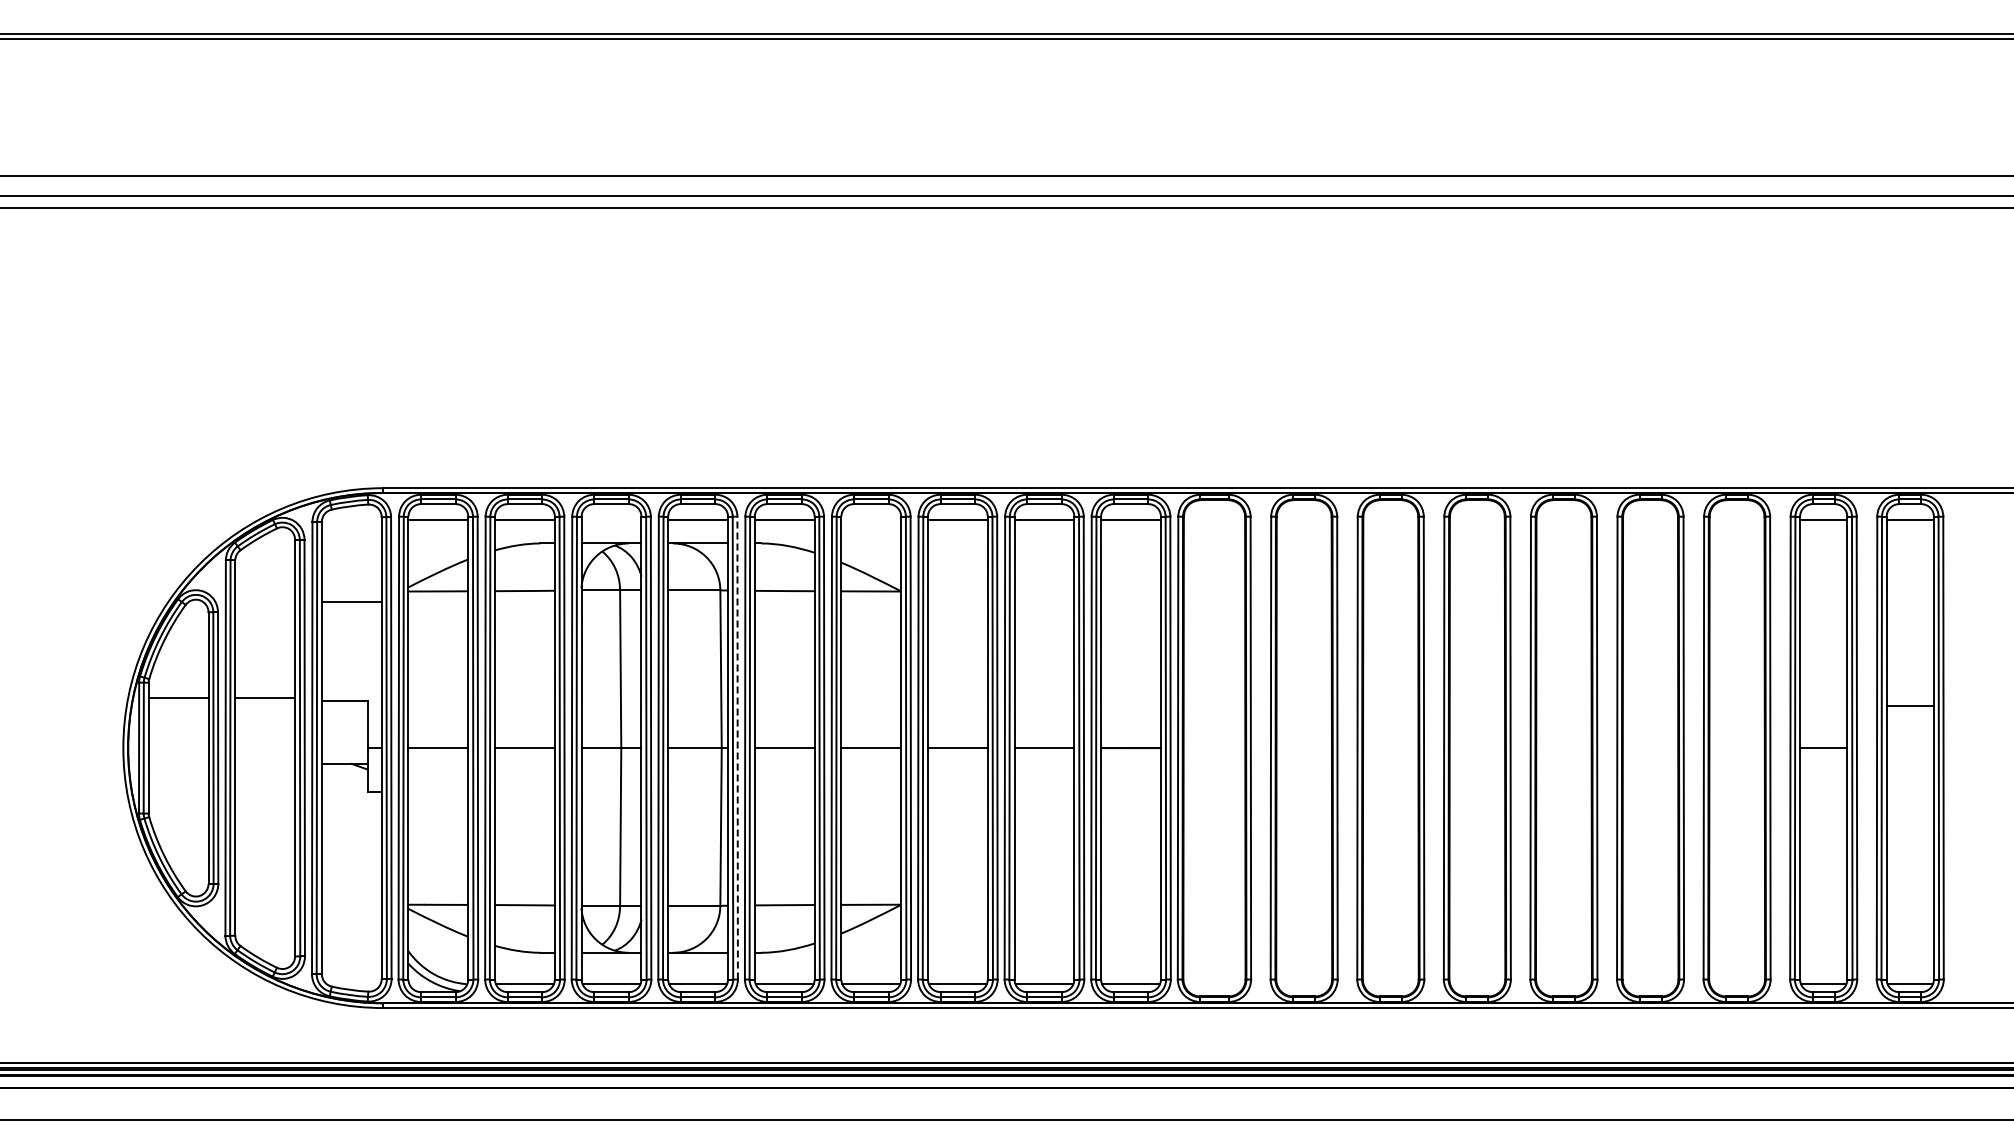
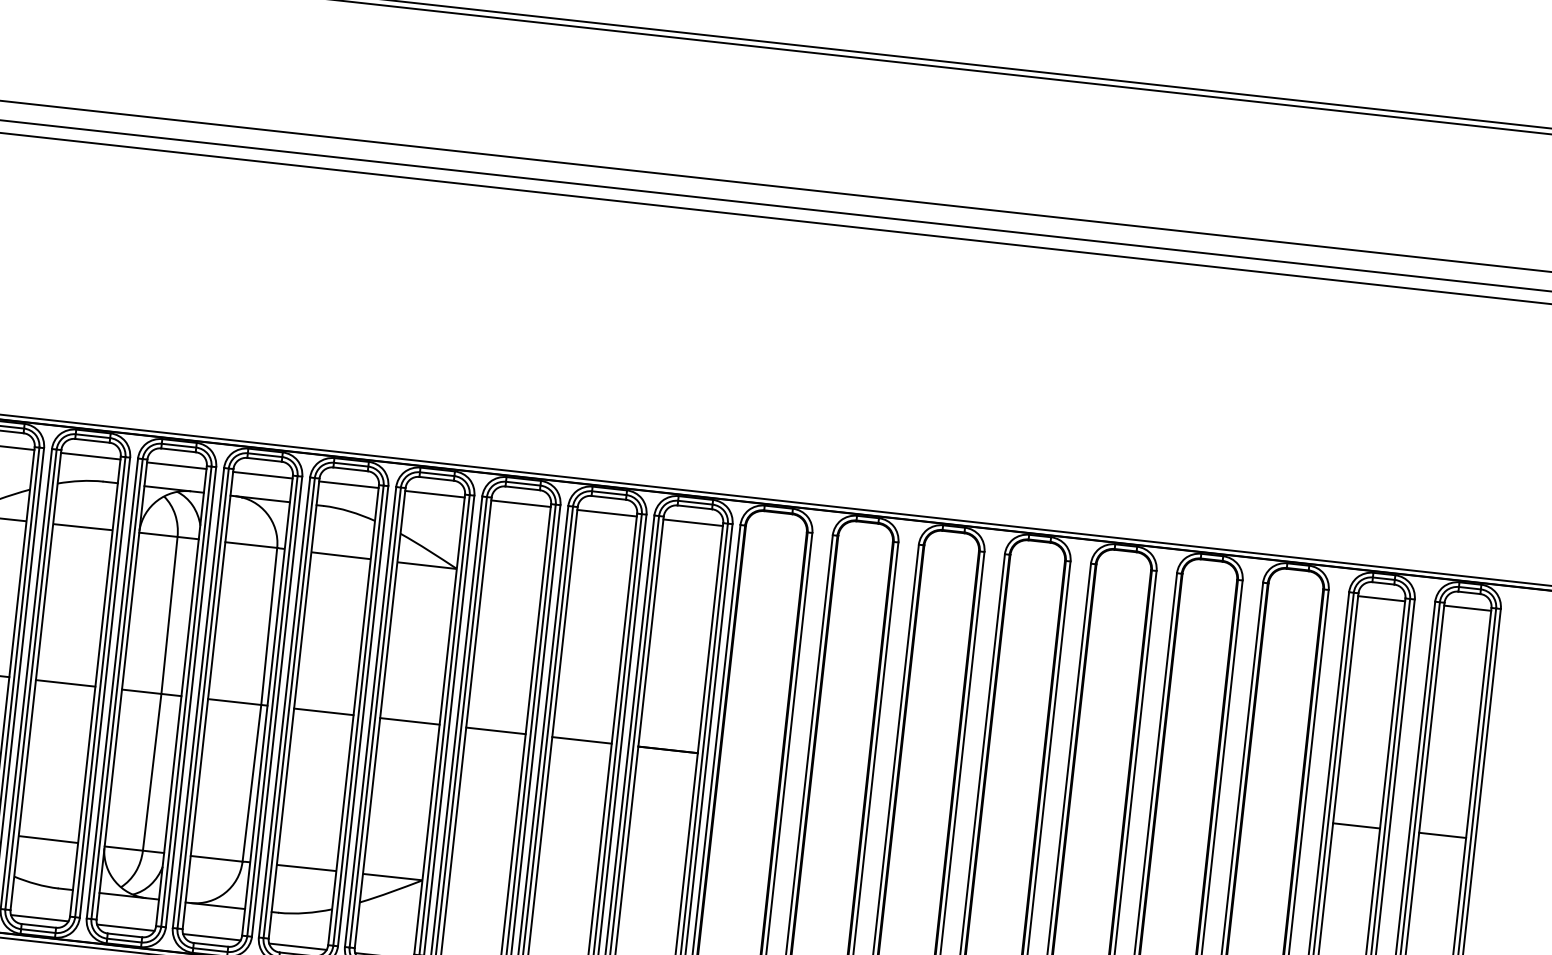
line: (611, 519) -> (176, 465), added
line: (871, 519) -> (435, 494), added
line: (1909, 706) -> (1441, 835), moved
line: (737, 747) -> (277, 706), dashed -> solid

